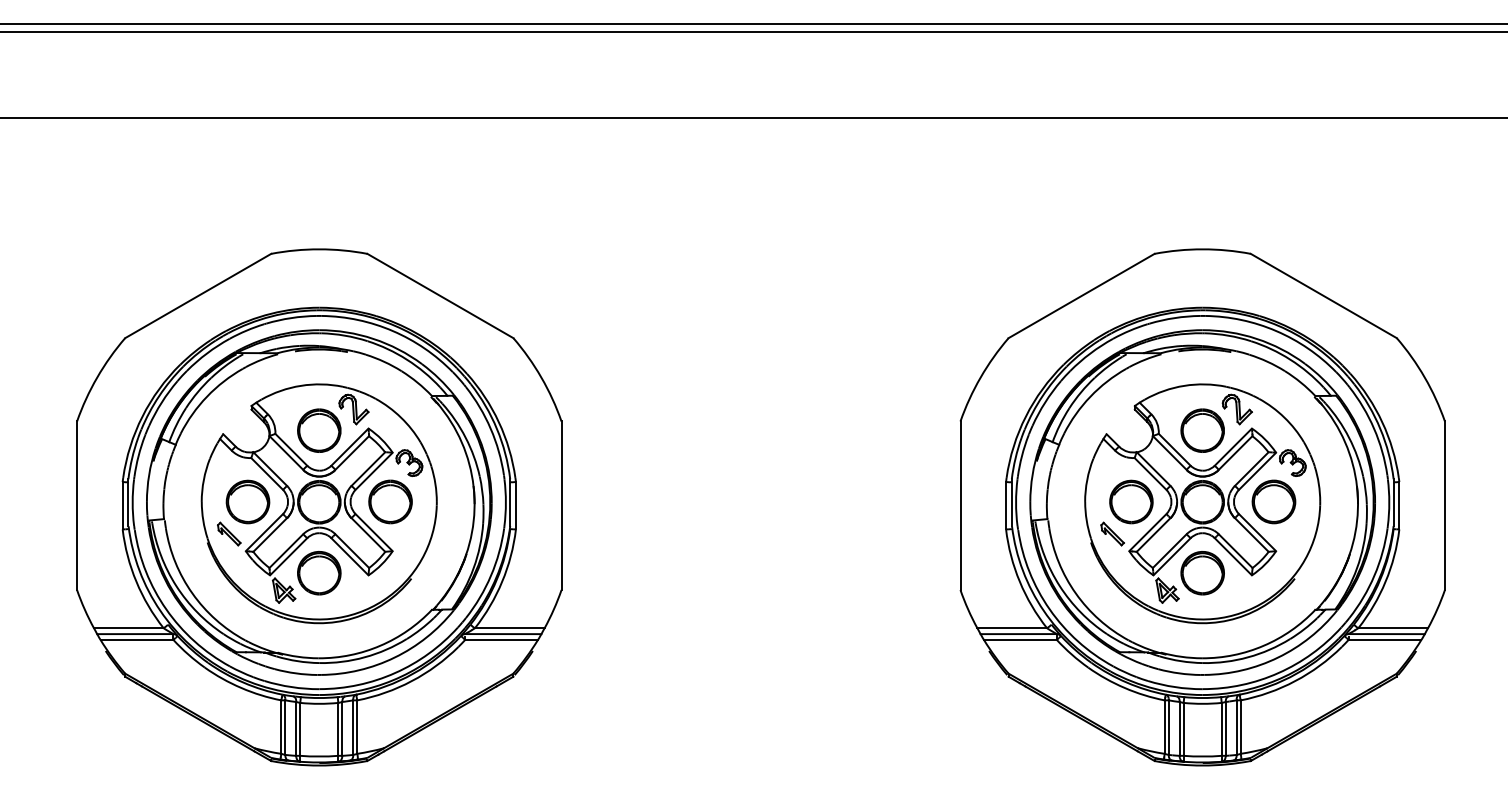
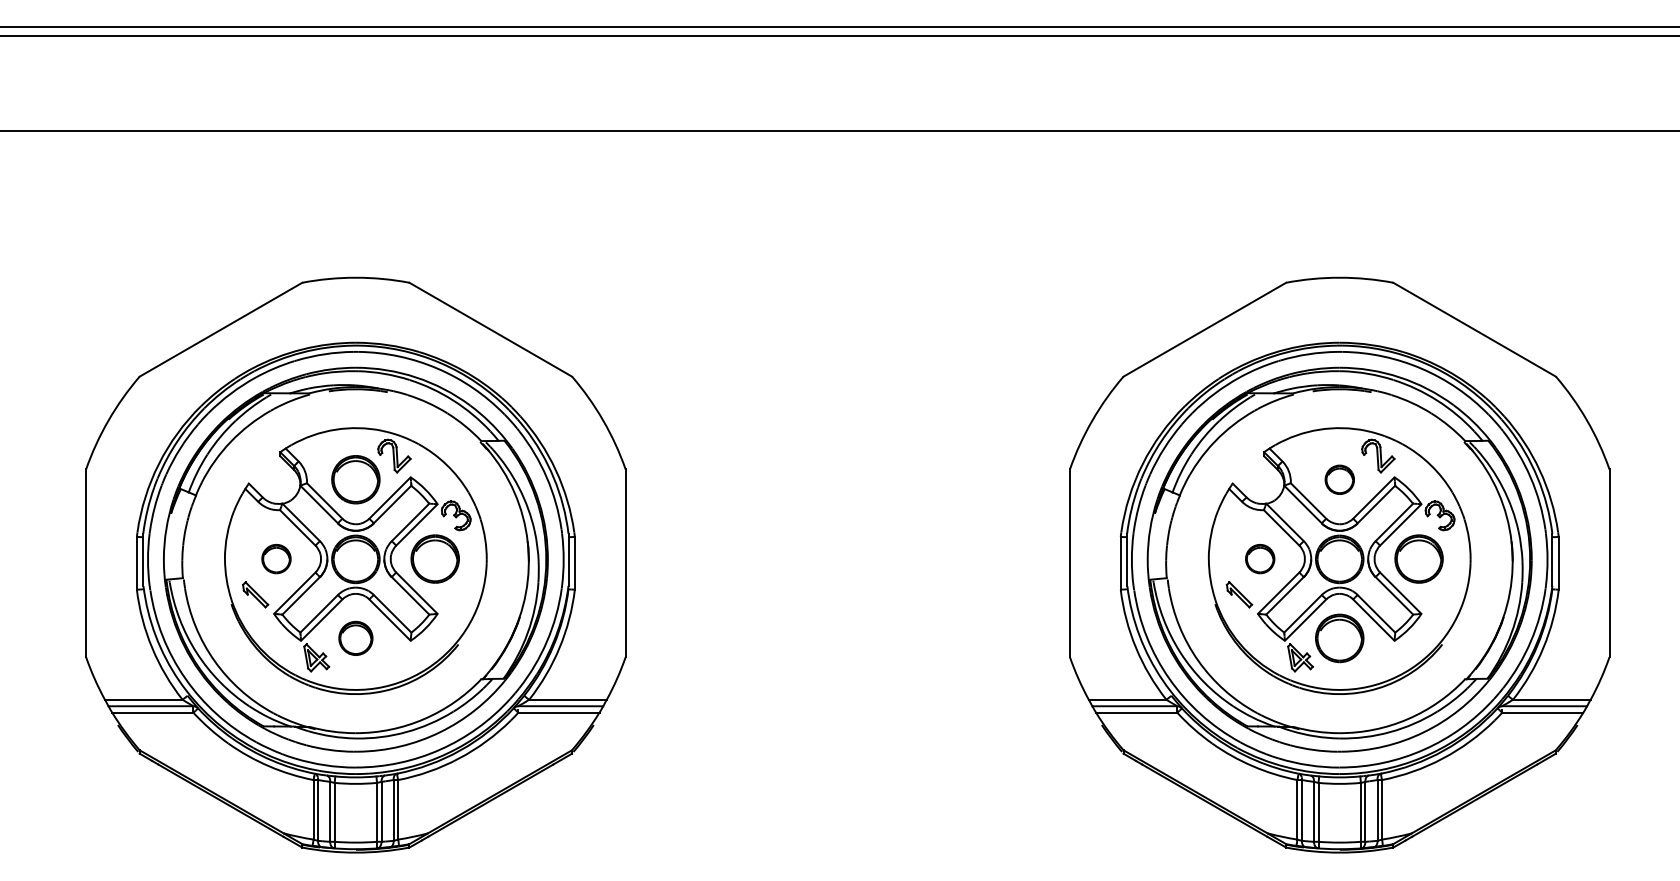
part: (1202, 430) -> (1339, 479), size x0.6
part: (248, 501) -> (276, 558), size x0.6
part: (1130, 501) -> (1259, 558), size x0.6
part: (318, 573) -> (355, 638), size x0.7

